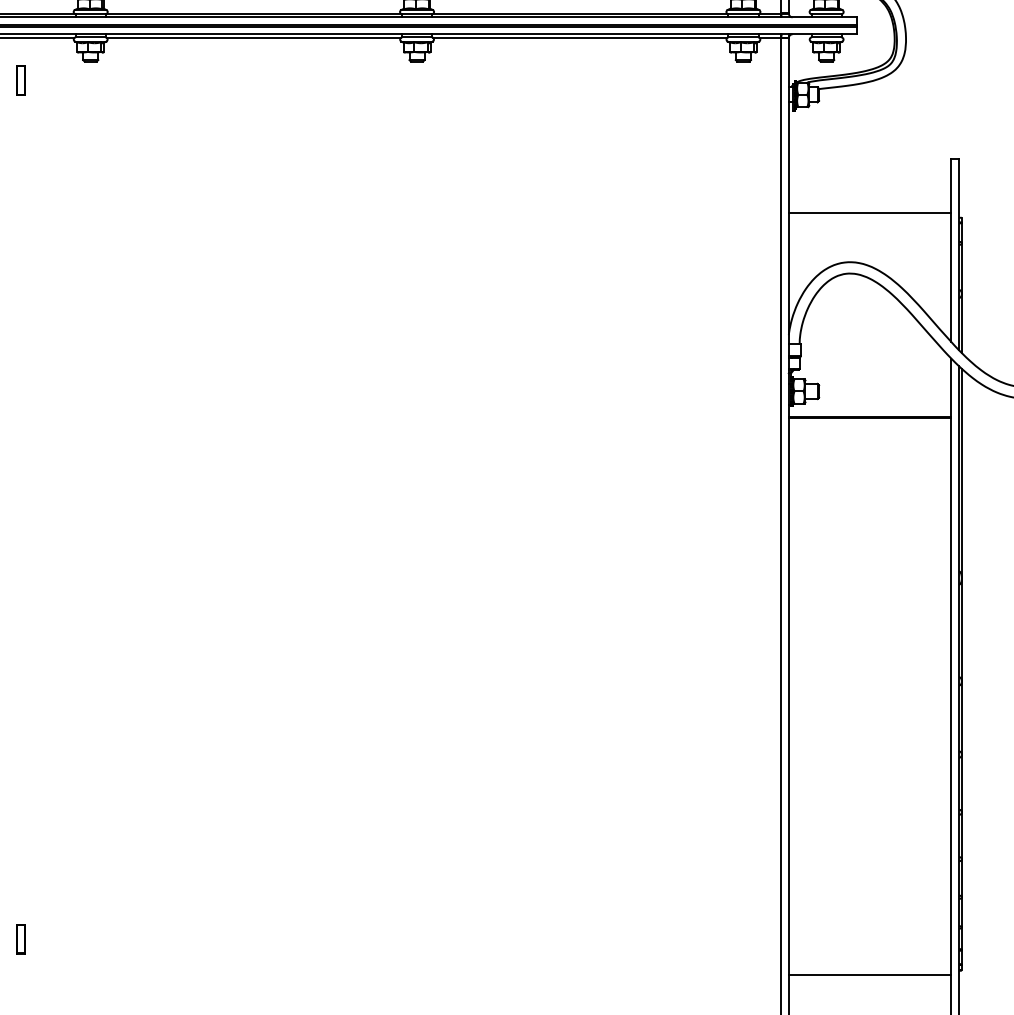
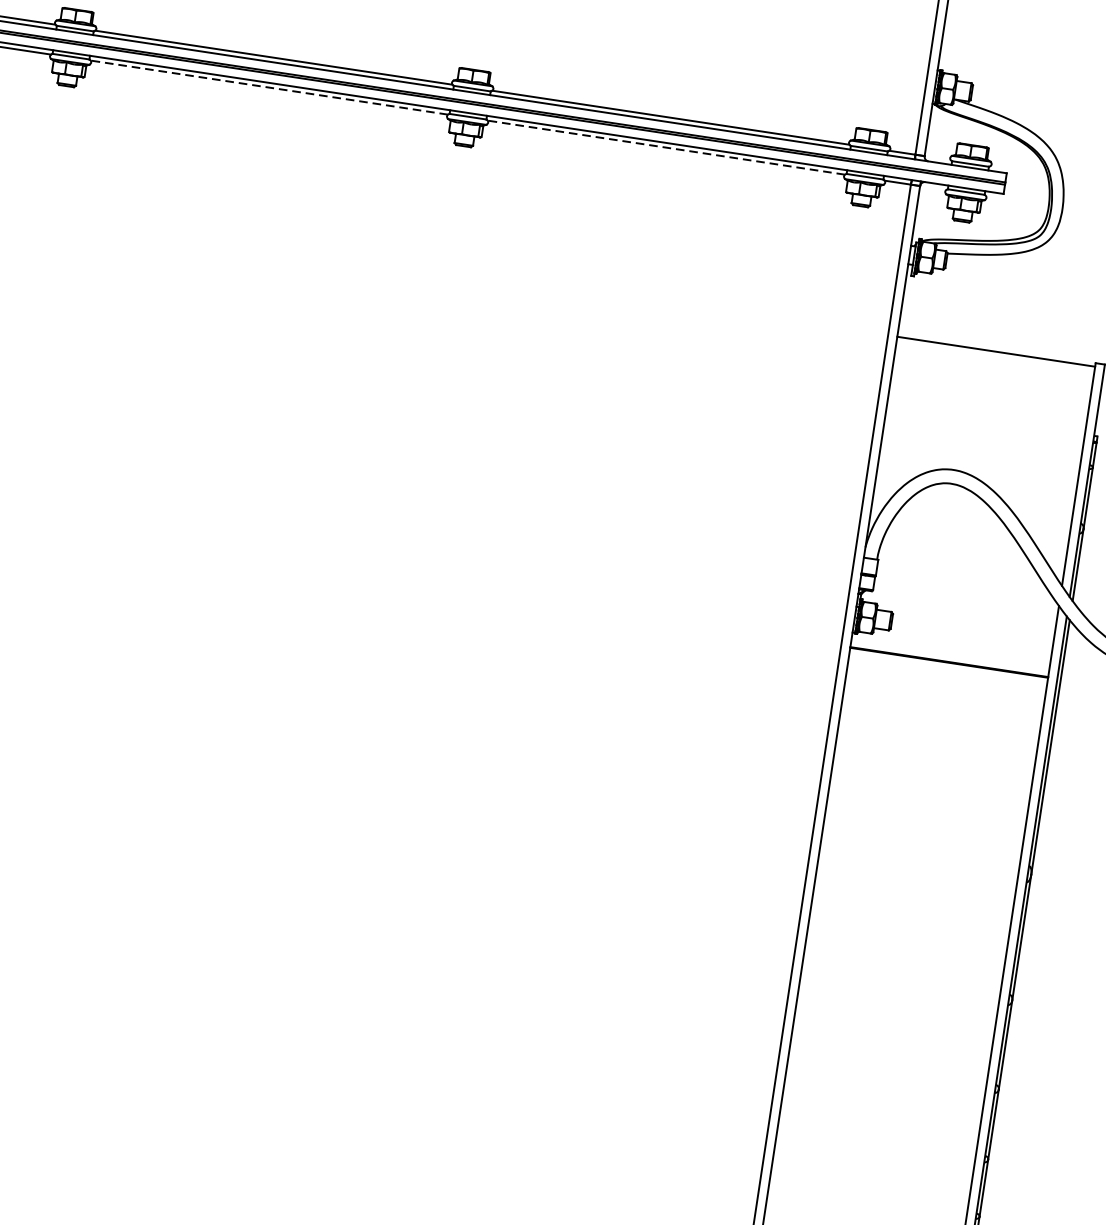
line: (253, 38) -> (268, 88), solid -> dashed
line: (580, 38) -> (666, 148), solid -> dashed
line: (869, 213) -> (995, 352), moved

